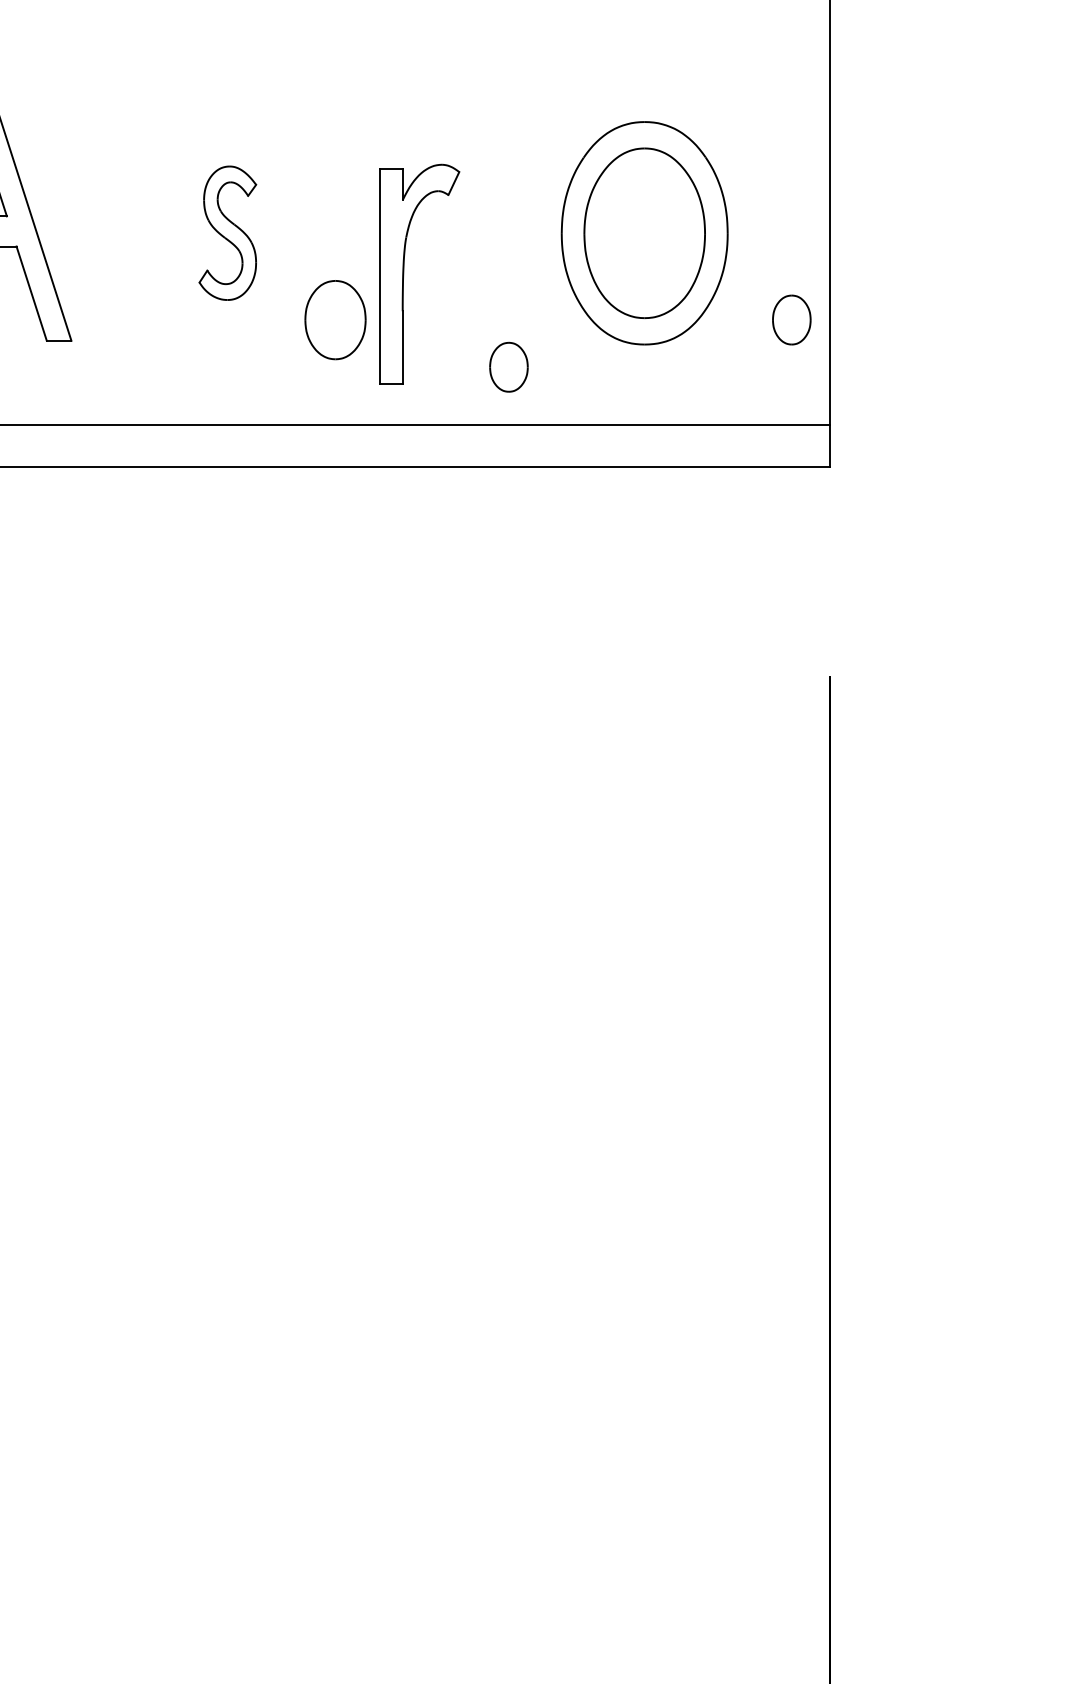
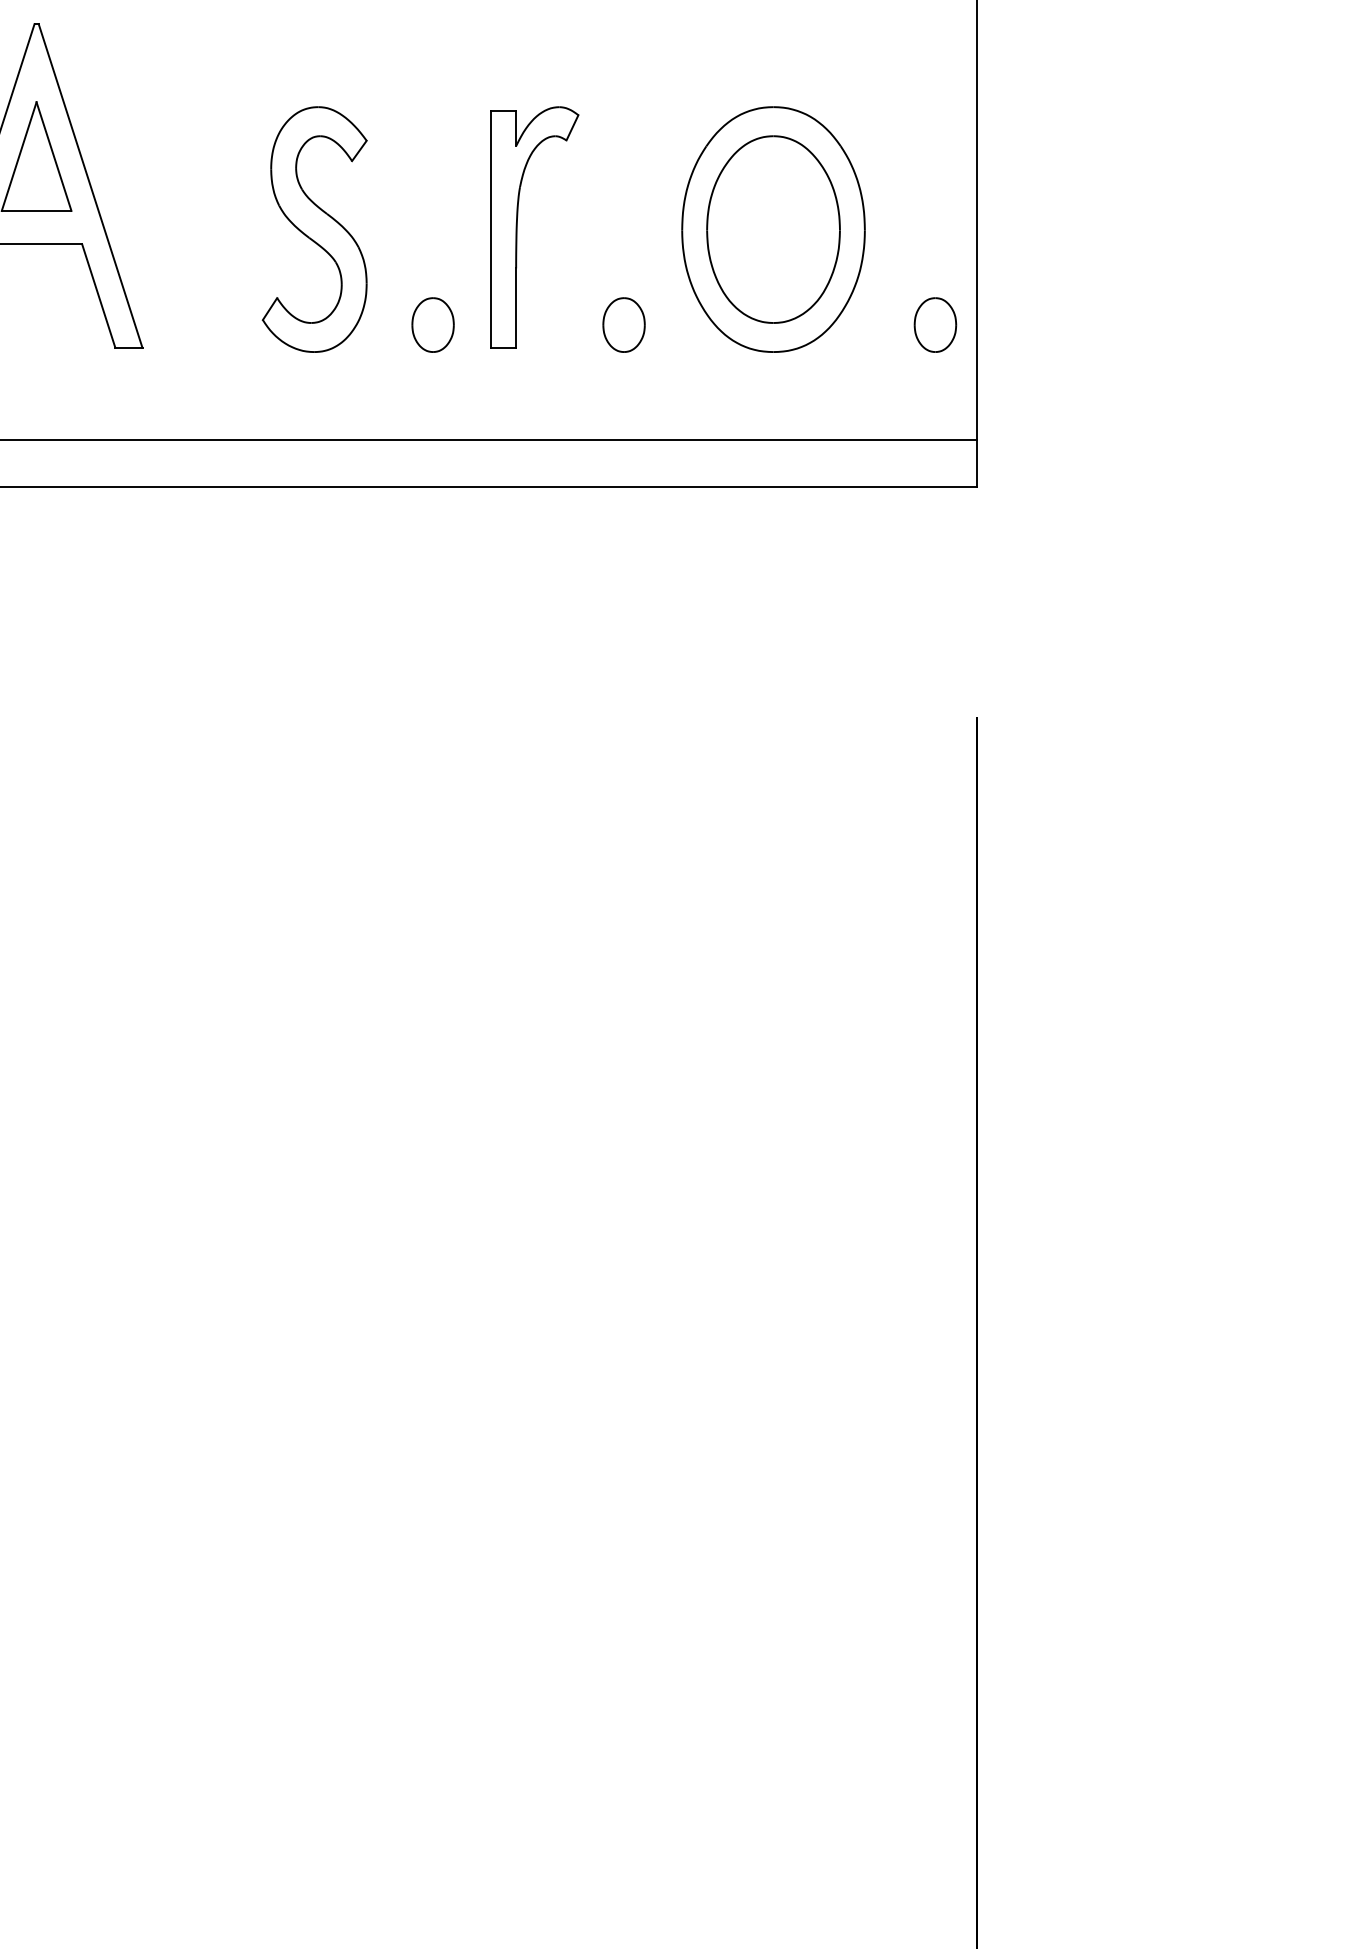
part: (227, 233) -> (314, 229), size x1.67
part: (403, 274) -> (517, 227), moved
part: (334, 319) -> (432, 324), size x0.62
part: (508, 366) -> (623, 324), moved

